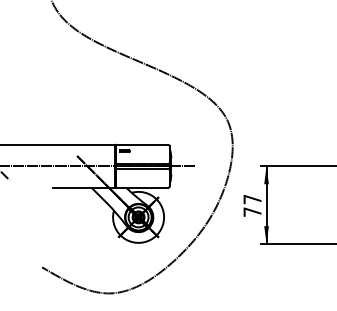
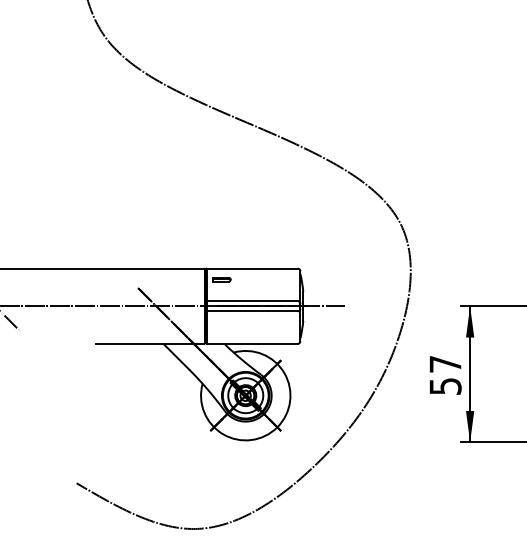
text: (252, 211) -> (445, 385), 77 -> 57

